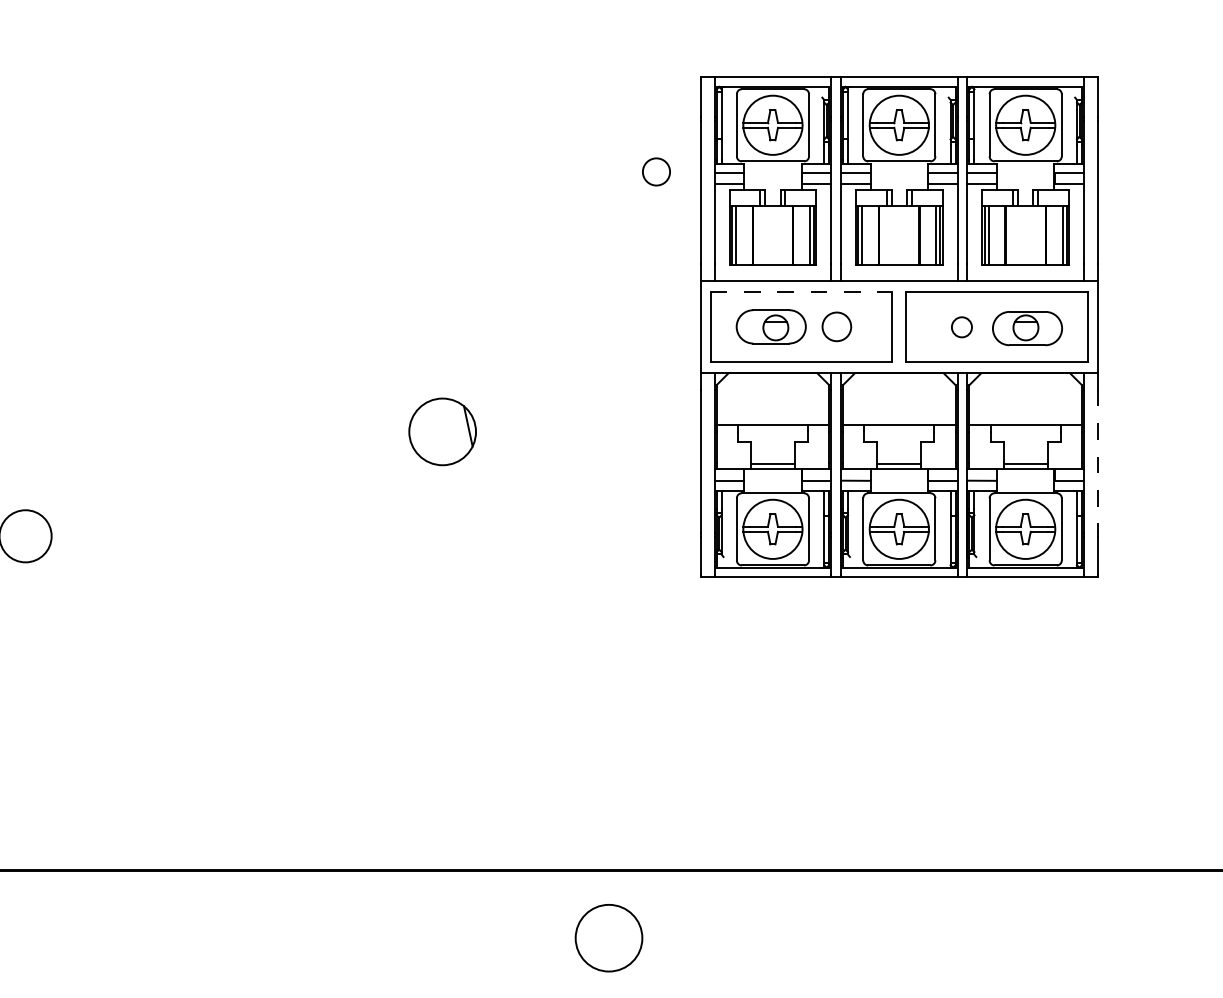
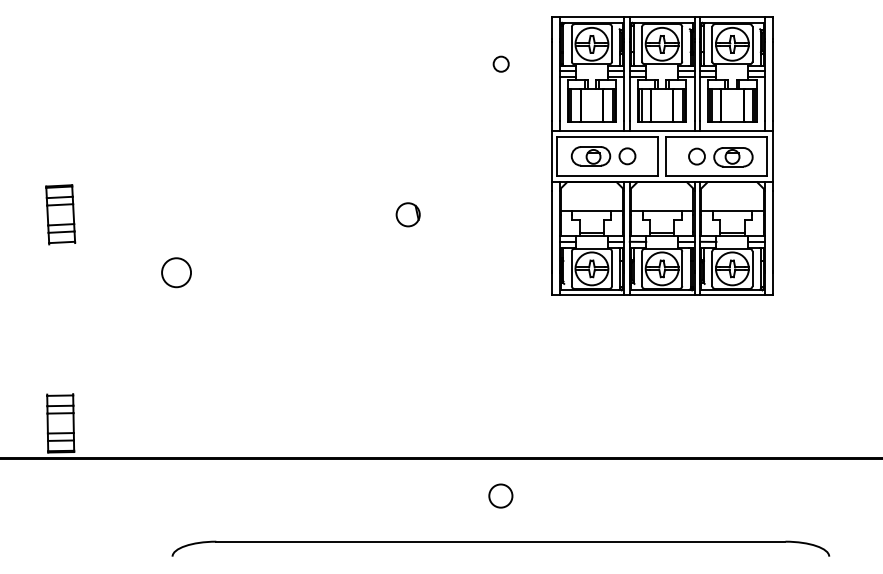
circle: (655, 170) -> (500, 63), moved
line: (800, 291) -> (607, 136), dashed -> solid
circle: (961, 327) -> (696, 156), size x1.43
part: (441, 431) -> (407, 214), size x0.62
line: (1097, 460) -> (772, 230), dashed -> solid
circle: (608, 937) -> (500, 495), size x0.62

